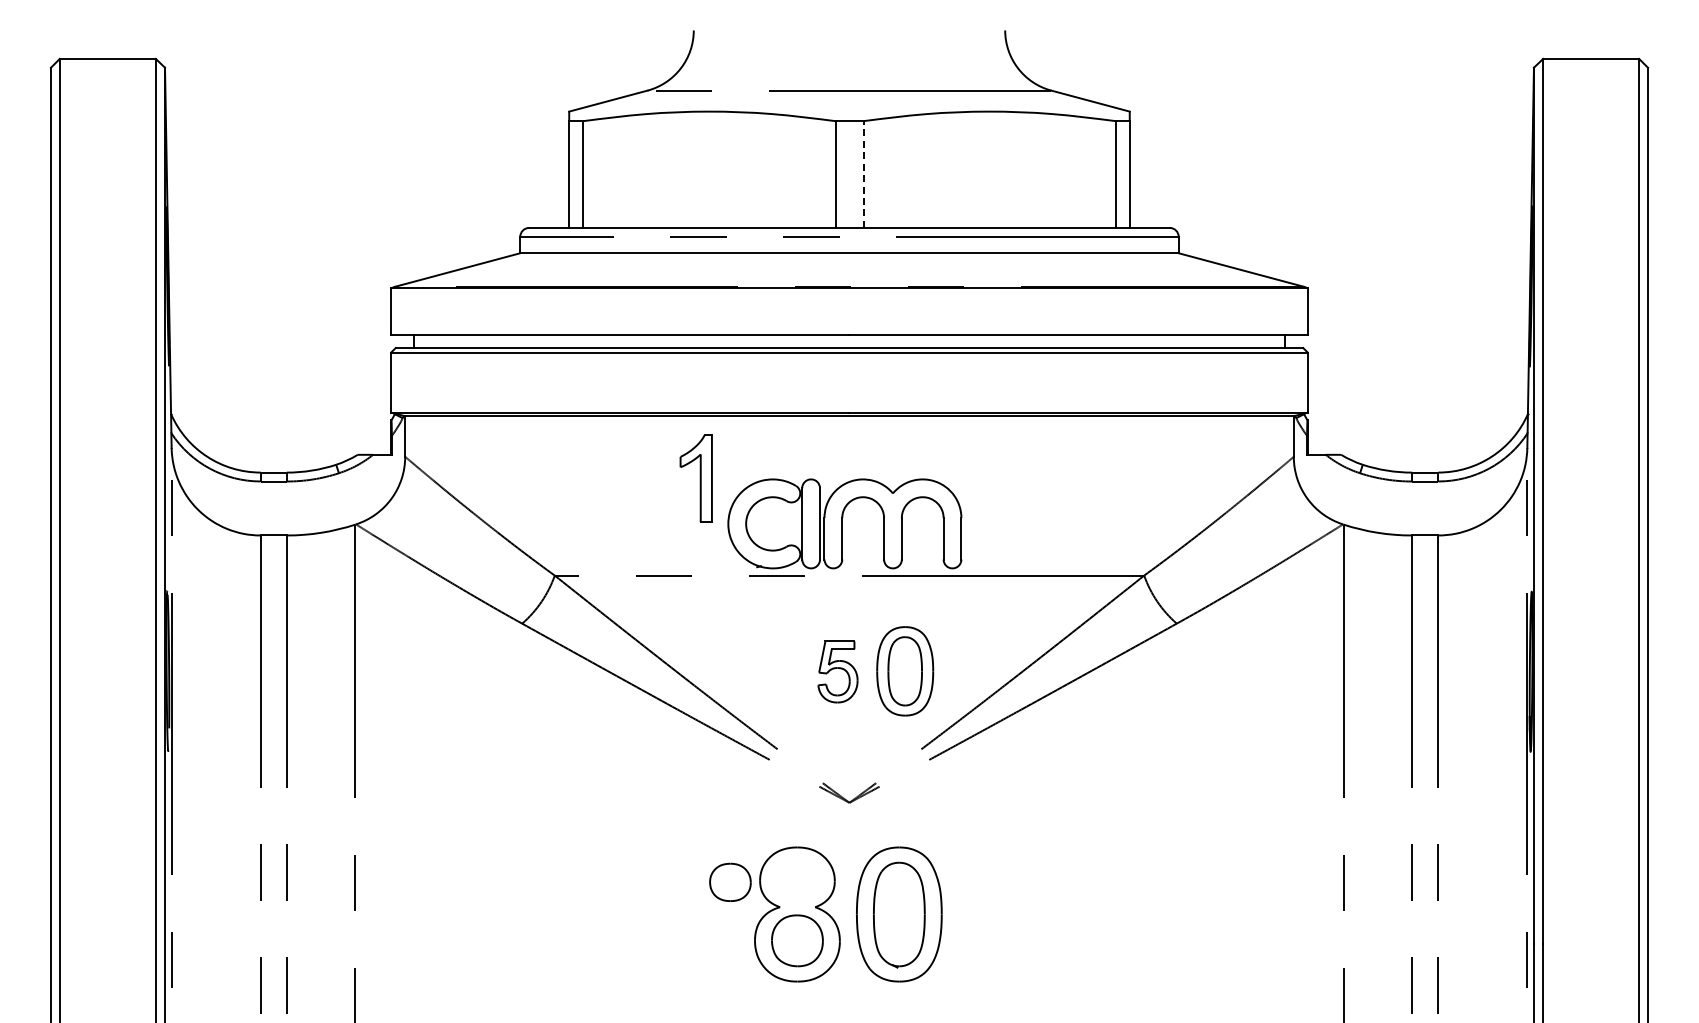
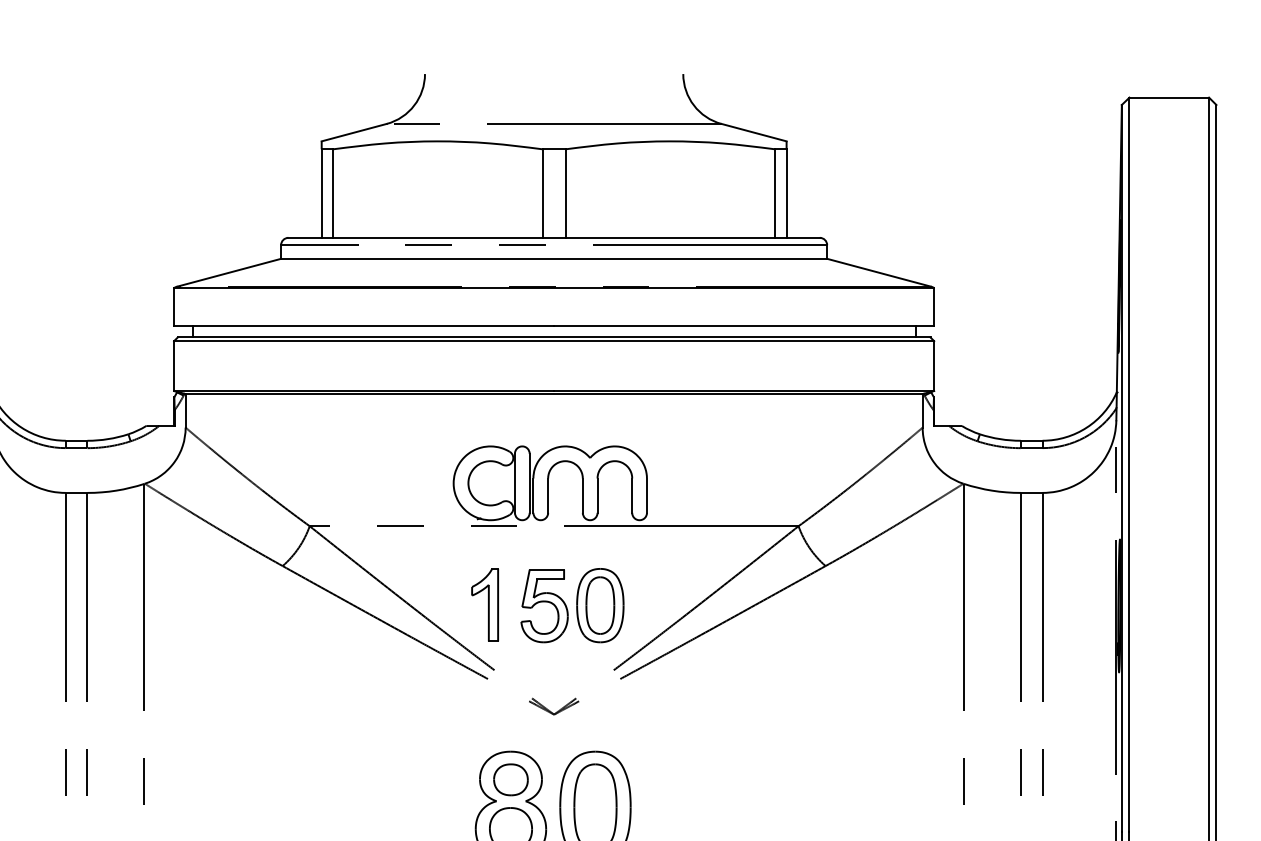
line: (863, 174) -> (565, 193), dashed -> solid
part: (695, 478) -> (484, 604), moved
part: (837, 671) -> (544, 605), size x1.43
part: (730, 881) -> (511, 779), moved

